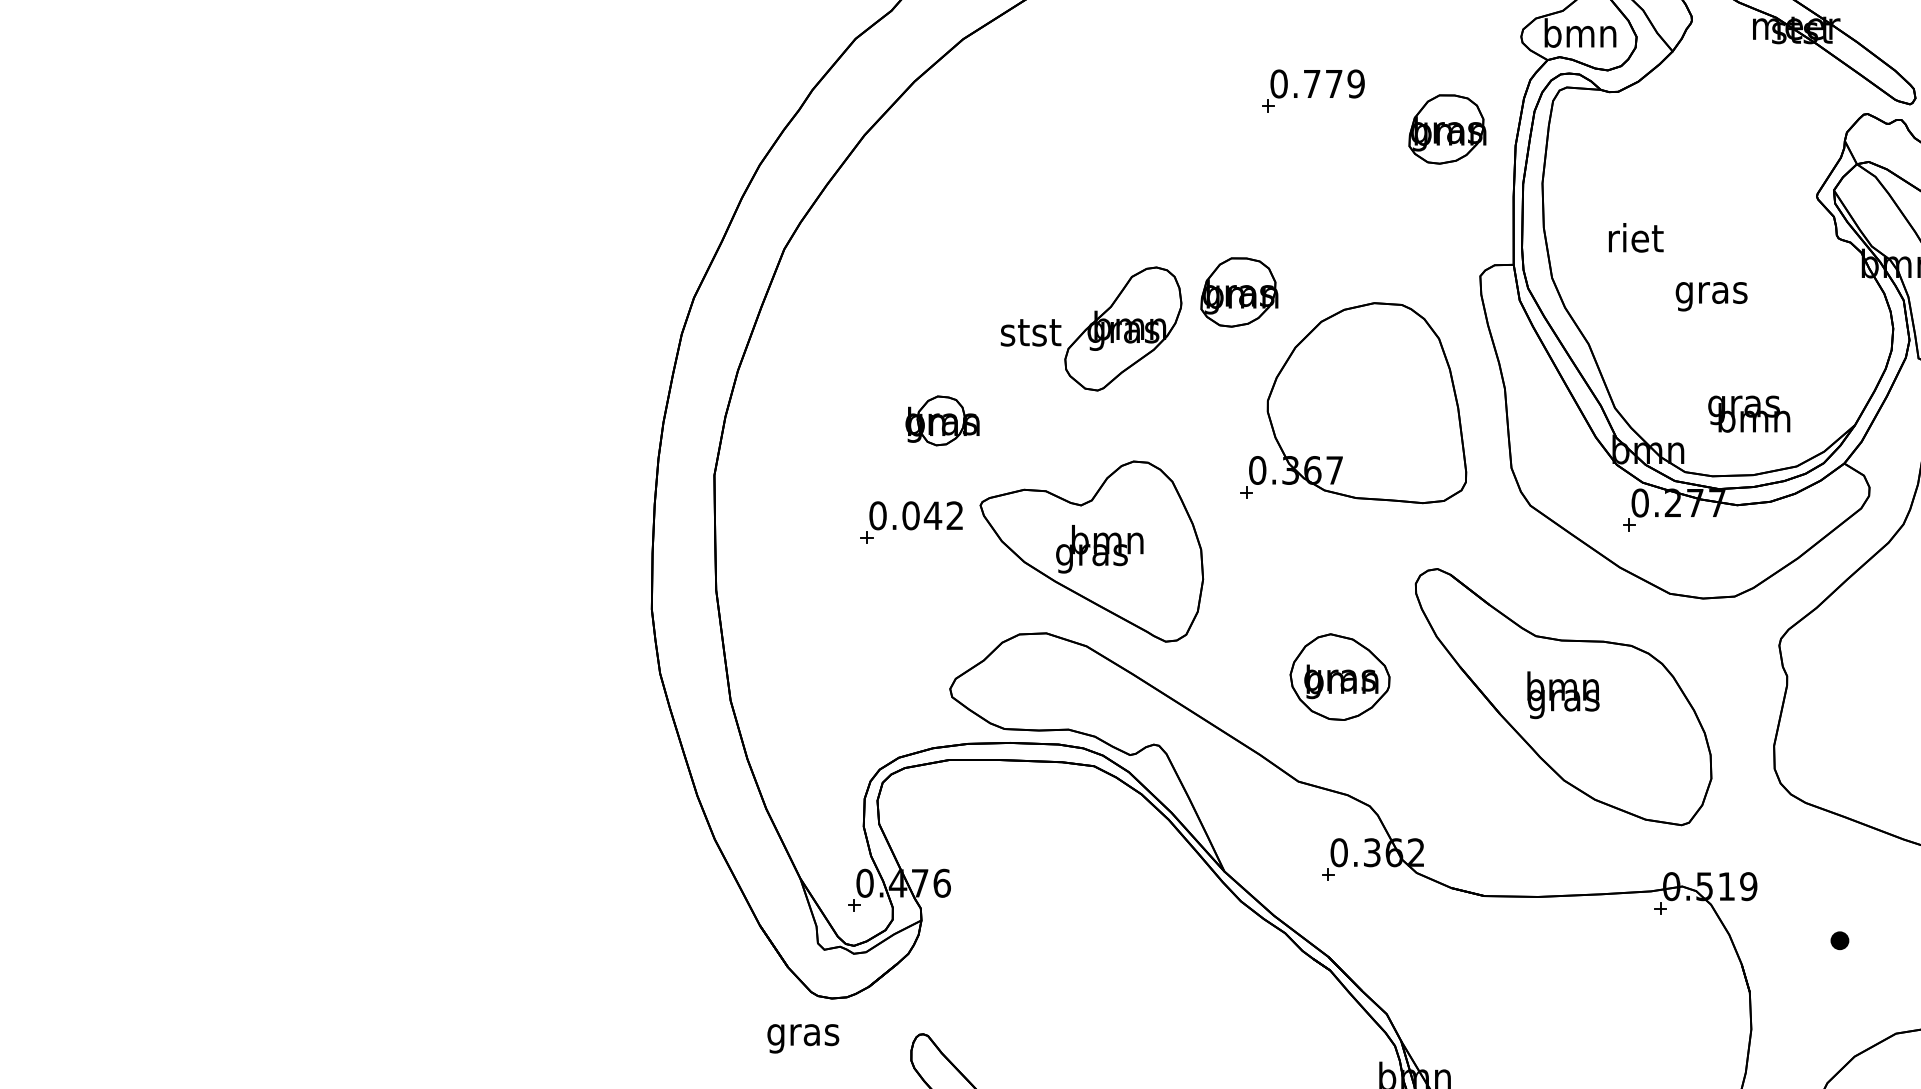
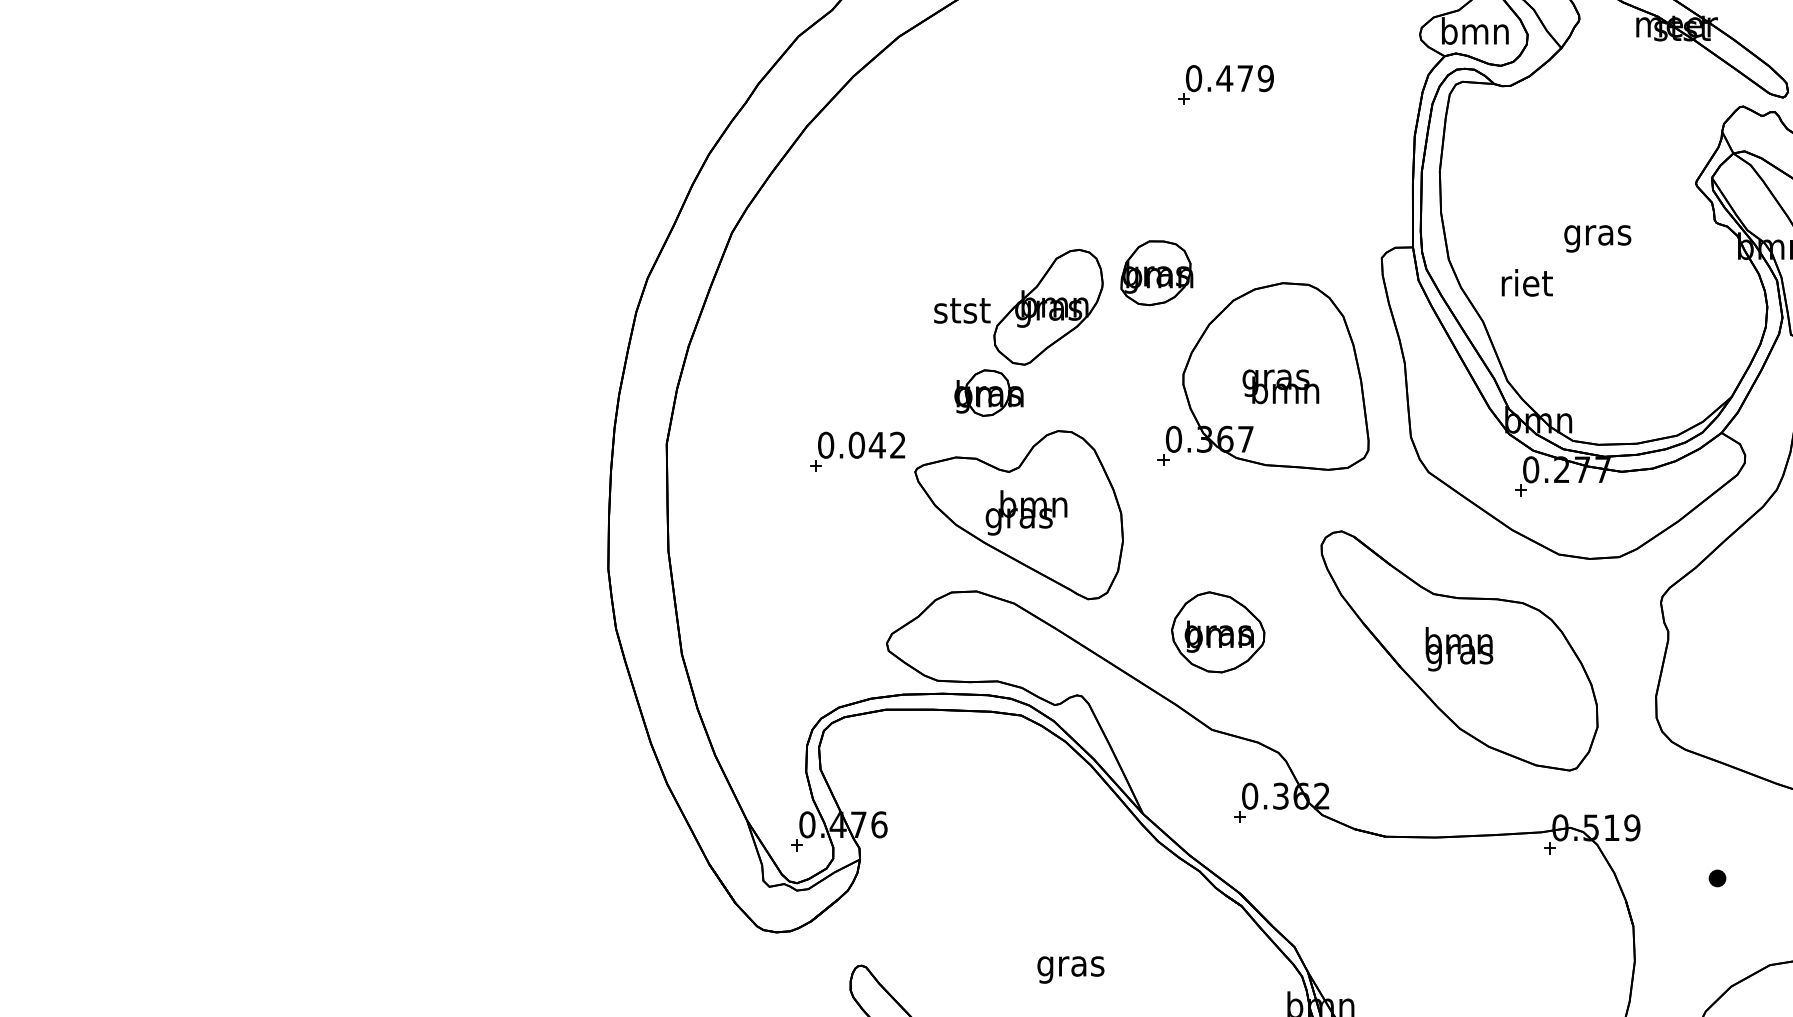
text: (1312, 83) -> (1225, 78), 0.779 -> 0.479
part: (1447, 129) -> (1351, 121), removed
text: (1636, 237) -> (1527, 282), moved
text: (1711, 296) -> (1597, 238), moved
text: (1749, 413) -> (1281, 386), moved
part: (942, 420) -> (988, 392), moved
part: (911, 522) -> (857, 451), moved
part: (1339, 676) -> (1217, 631), moved
text: (803, 1038) -> (1071, 969), moved

